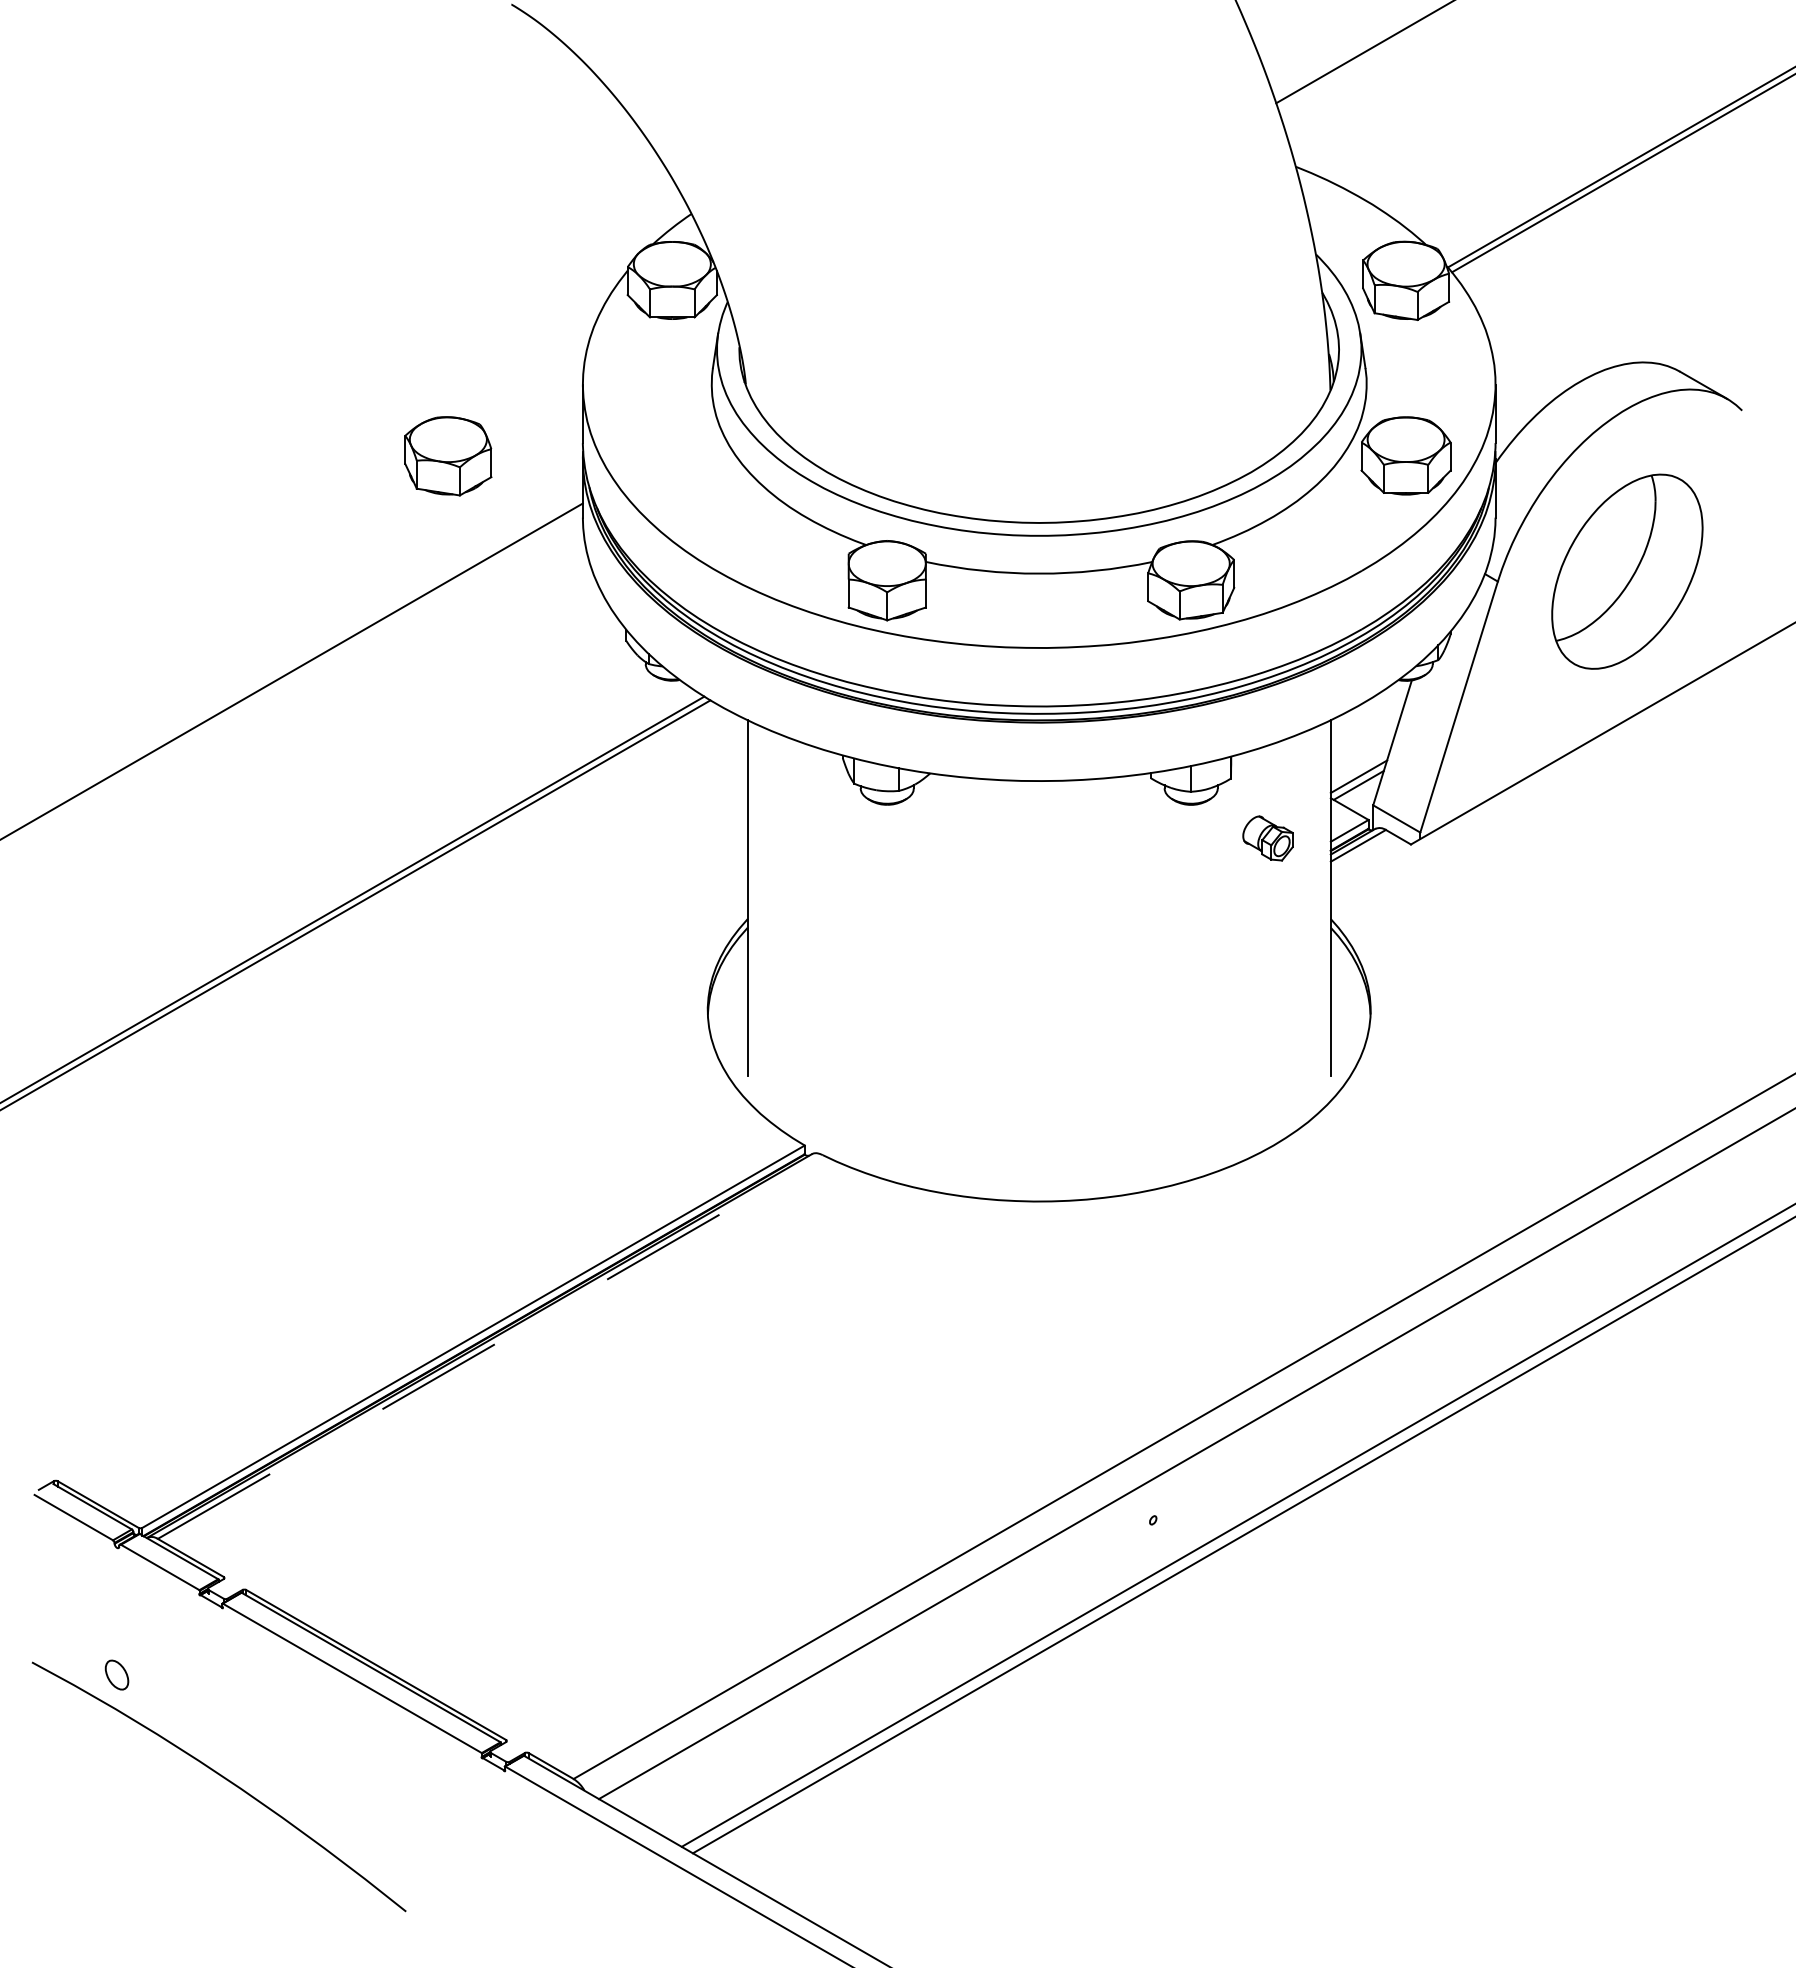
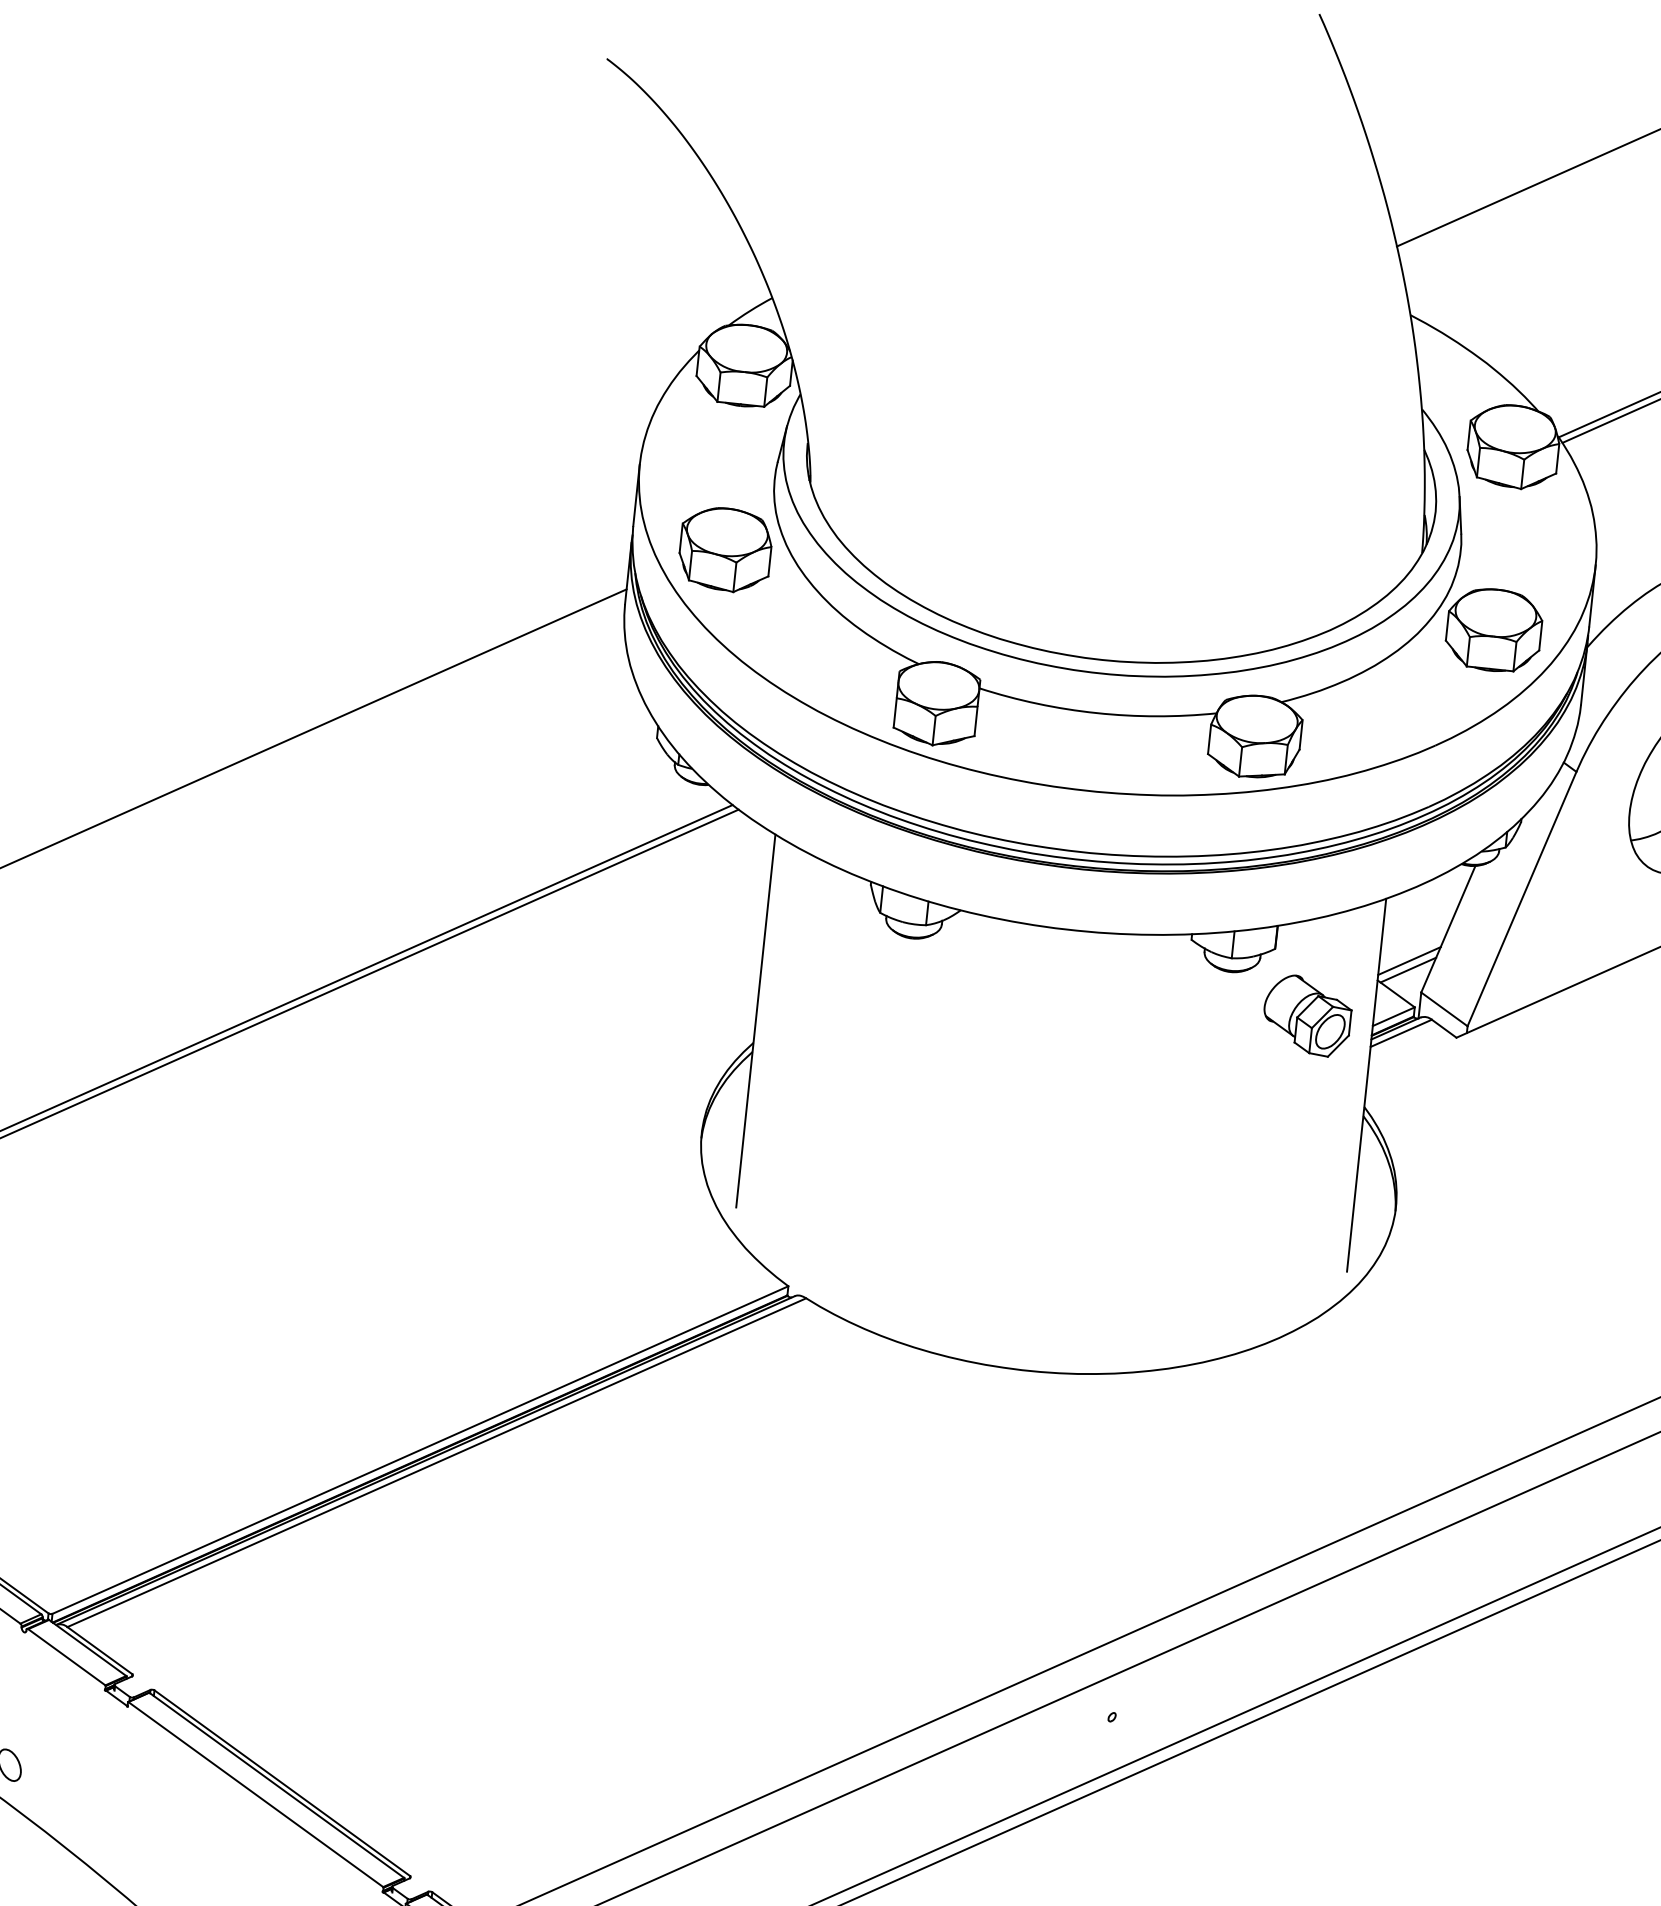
part: (448, 456) -> (725, 550), moved
part: (1267, 838) -> (1306, 1015), size x1.67
line: (490, 1347) -> (436, 1463), dashed -> solid

